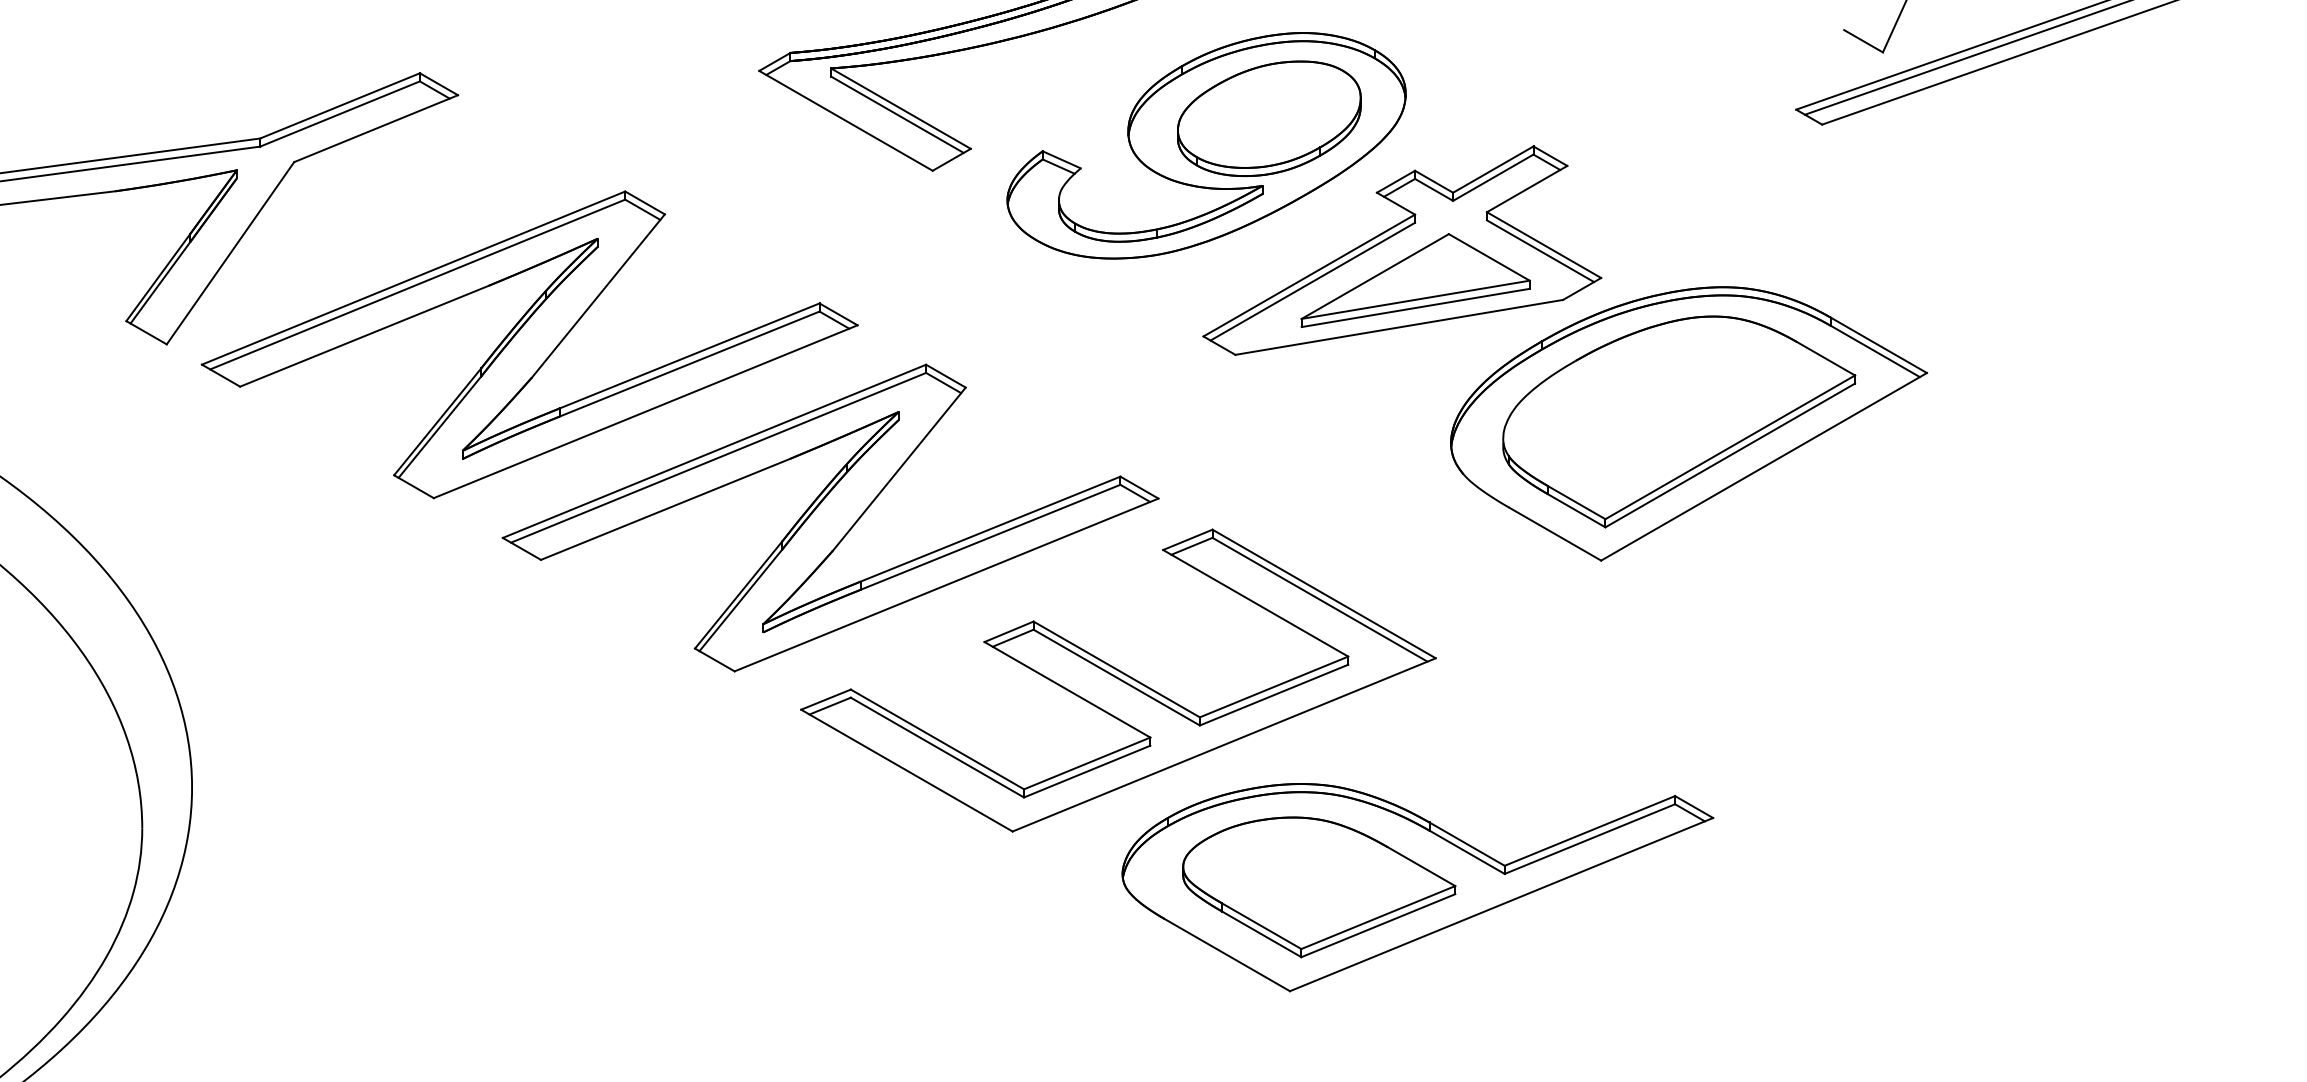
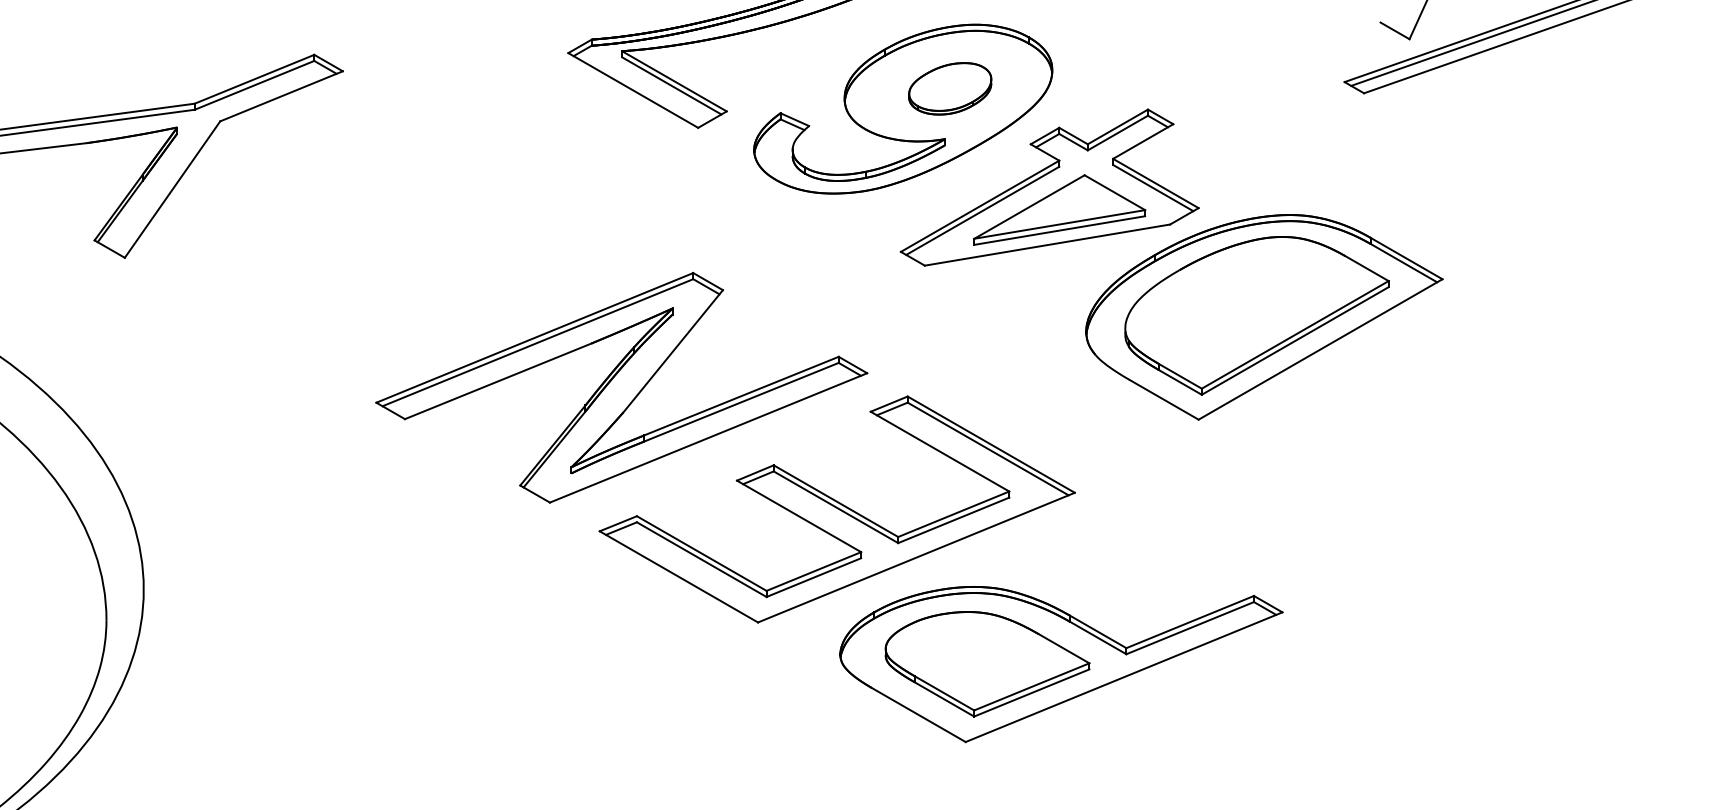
part: (1269, 118) -> (950, 88), size x0.6
part: (529, 344) -> (396, 257), removed

